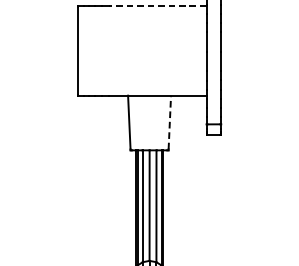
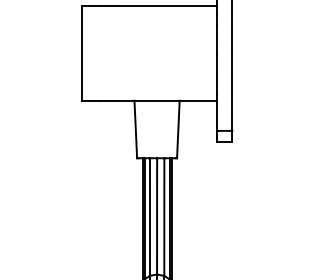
line: (157, 6) -> (165, 6), dashed -> solid
line: (169, 122) -> (178, 128), dashed -> solid

